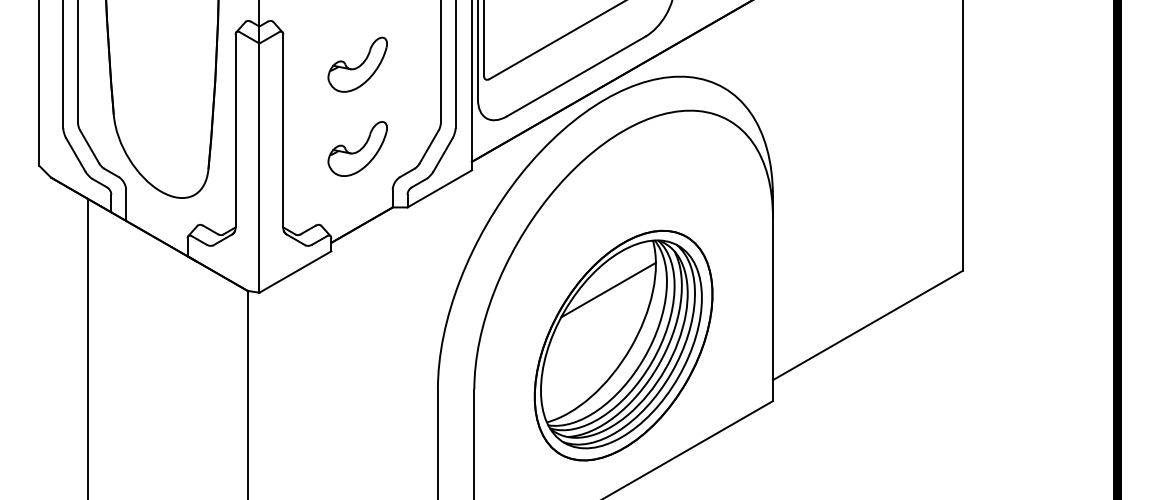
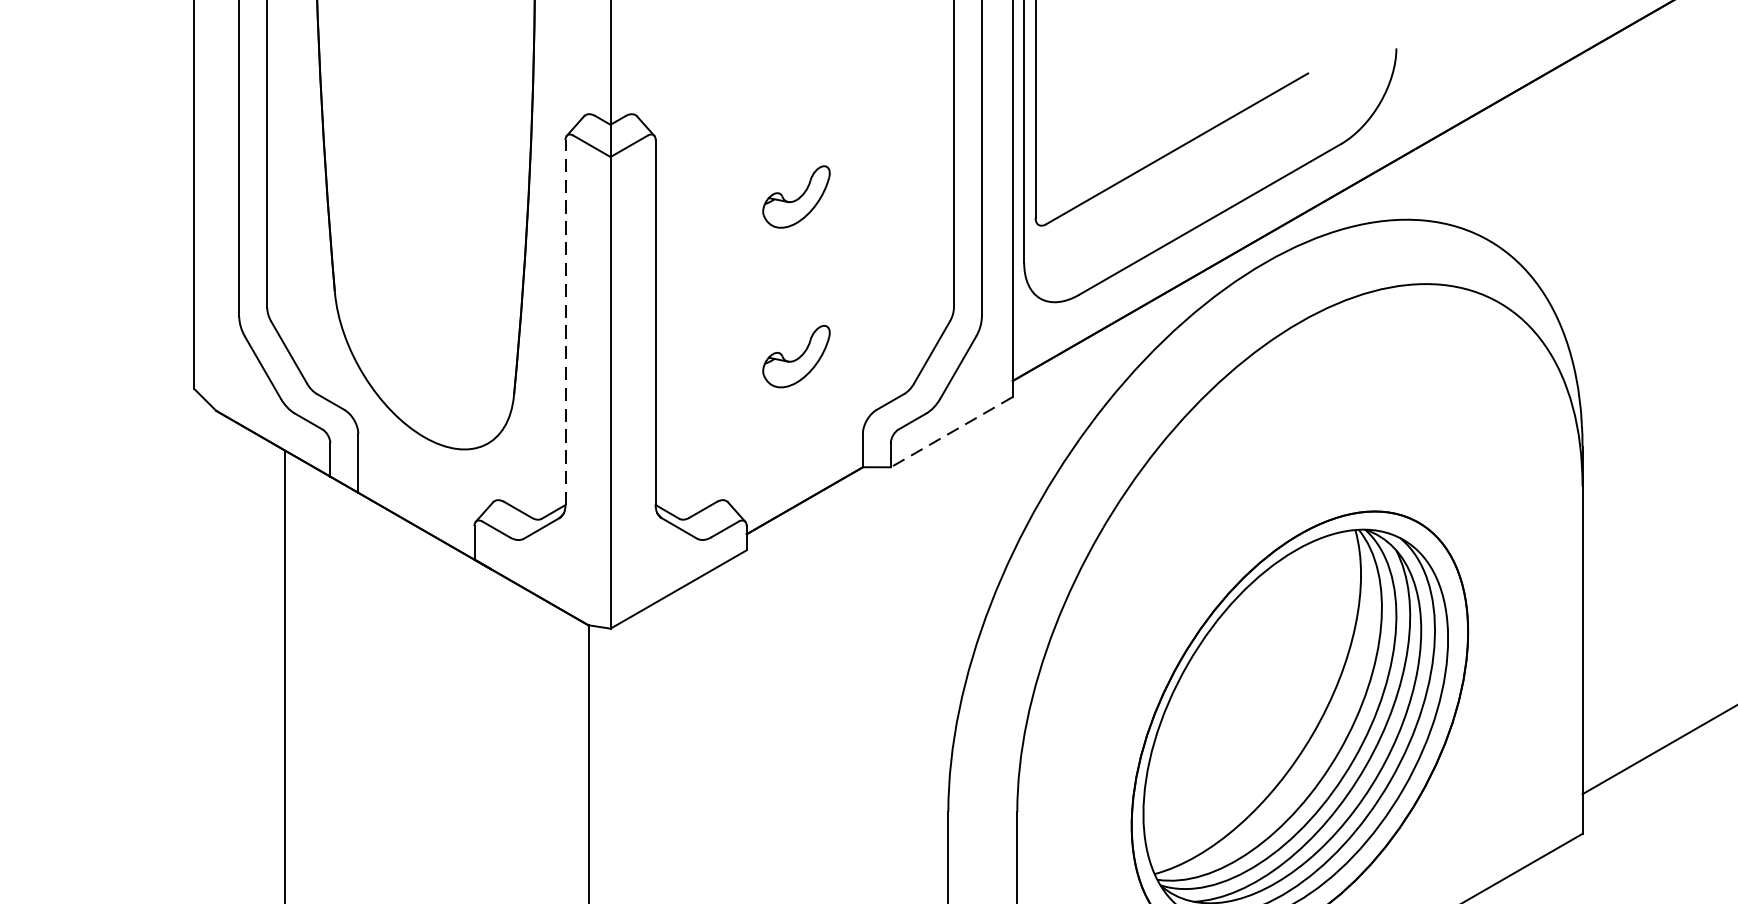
part: (357, 64) -> (796, 196), size x0.6
line: (235, 130) -> (565, 321), solid -> dashed
part: (357, 148) -> (796, 355), size x0.6
line: (439, 189) -> (951, 433), solid -> dashed
line: (608, 289) -> (1271, 622), removed

